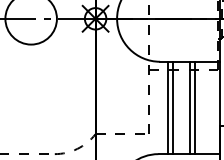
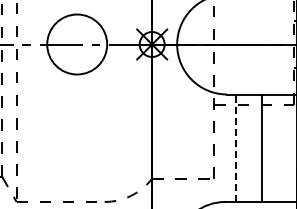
line: (173, 107) -> (242, 147), removed
line: (195, 107) -> (268, 147), removed
line: (167, 108) -> (235, 148), solid -> dashed

